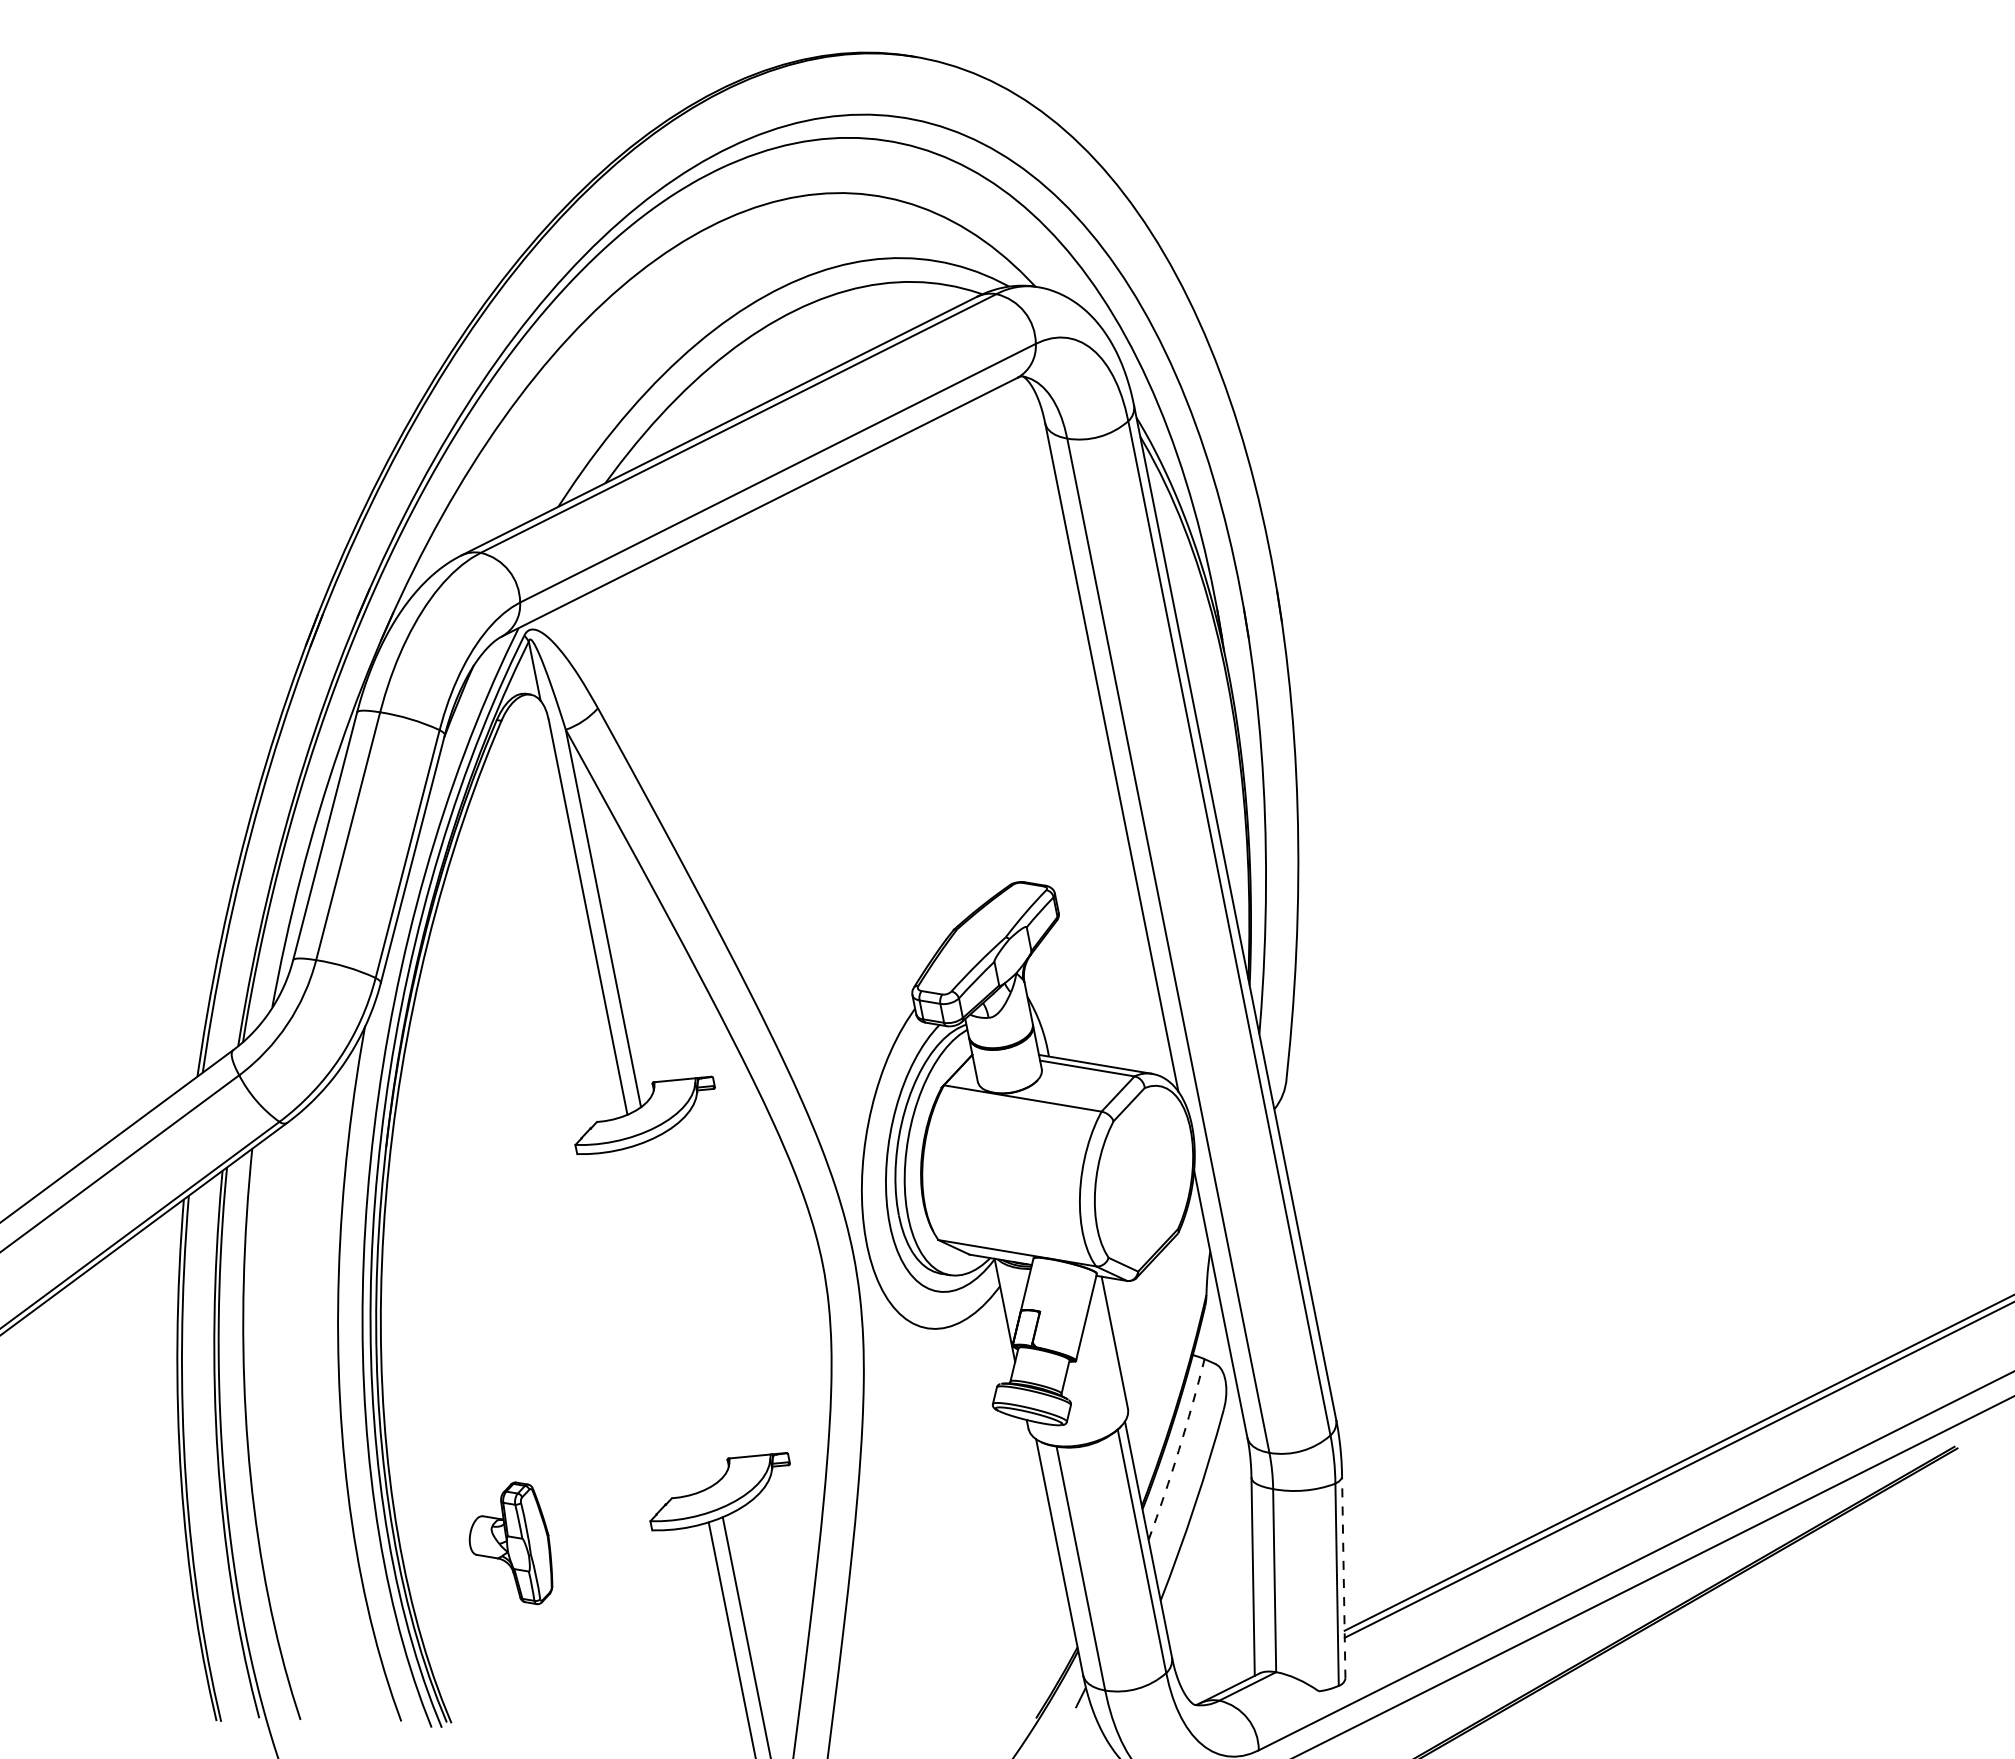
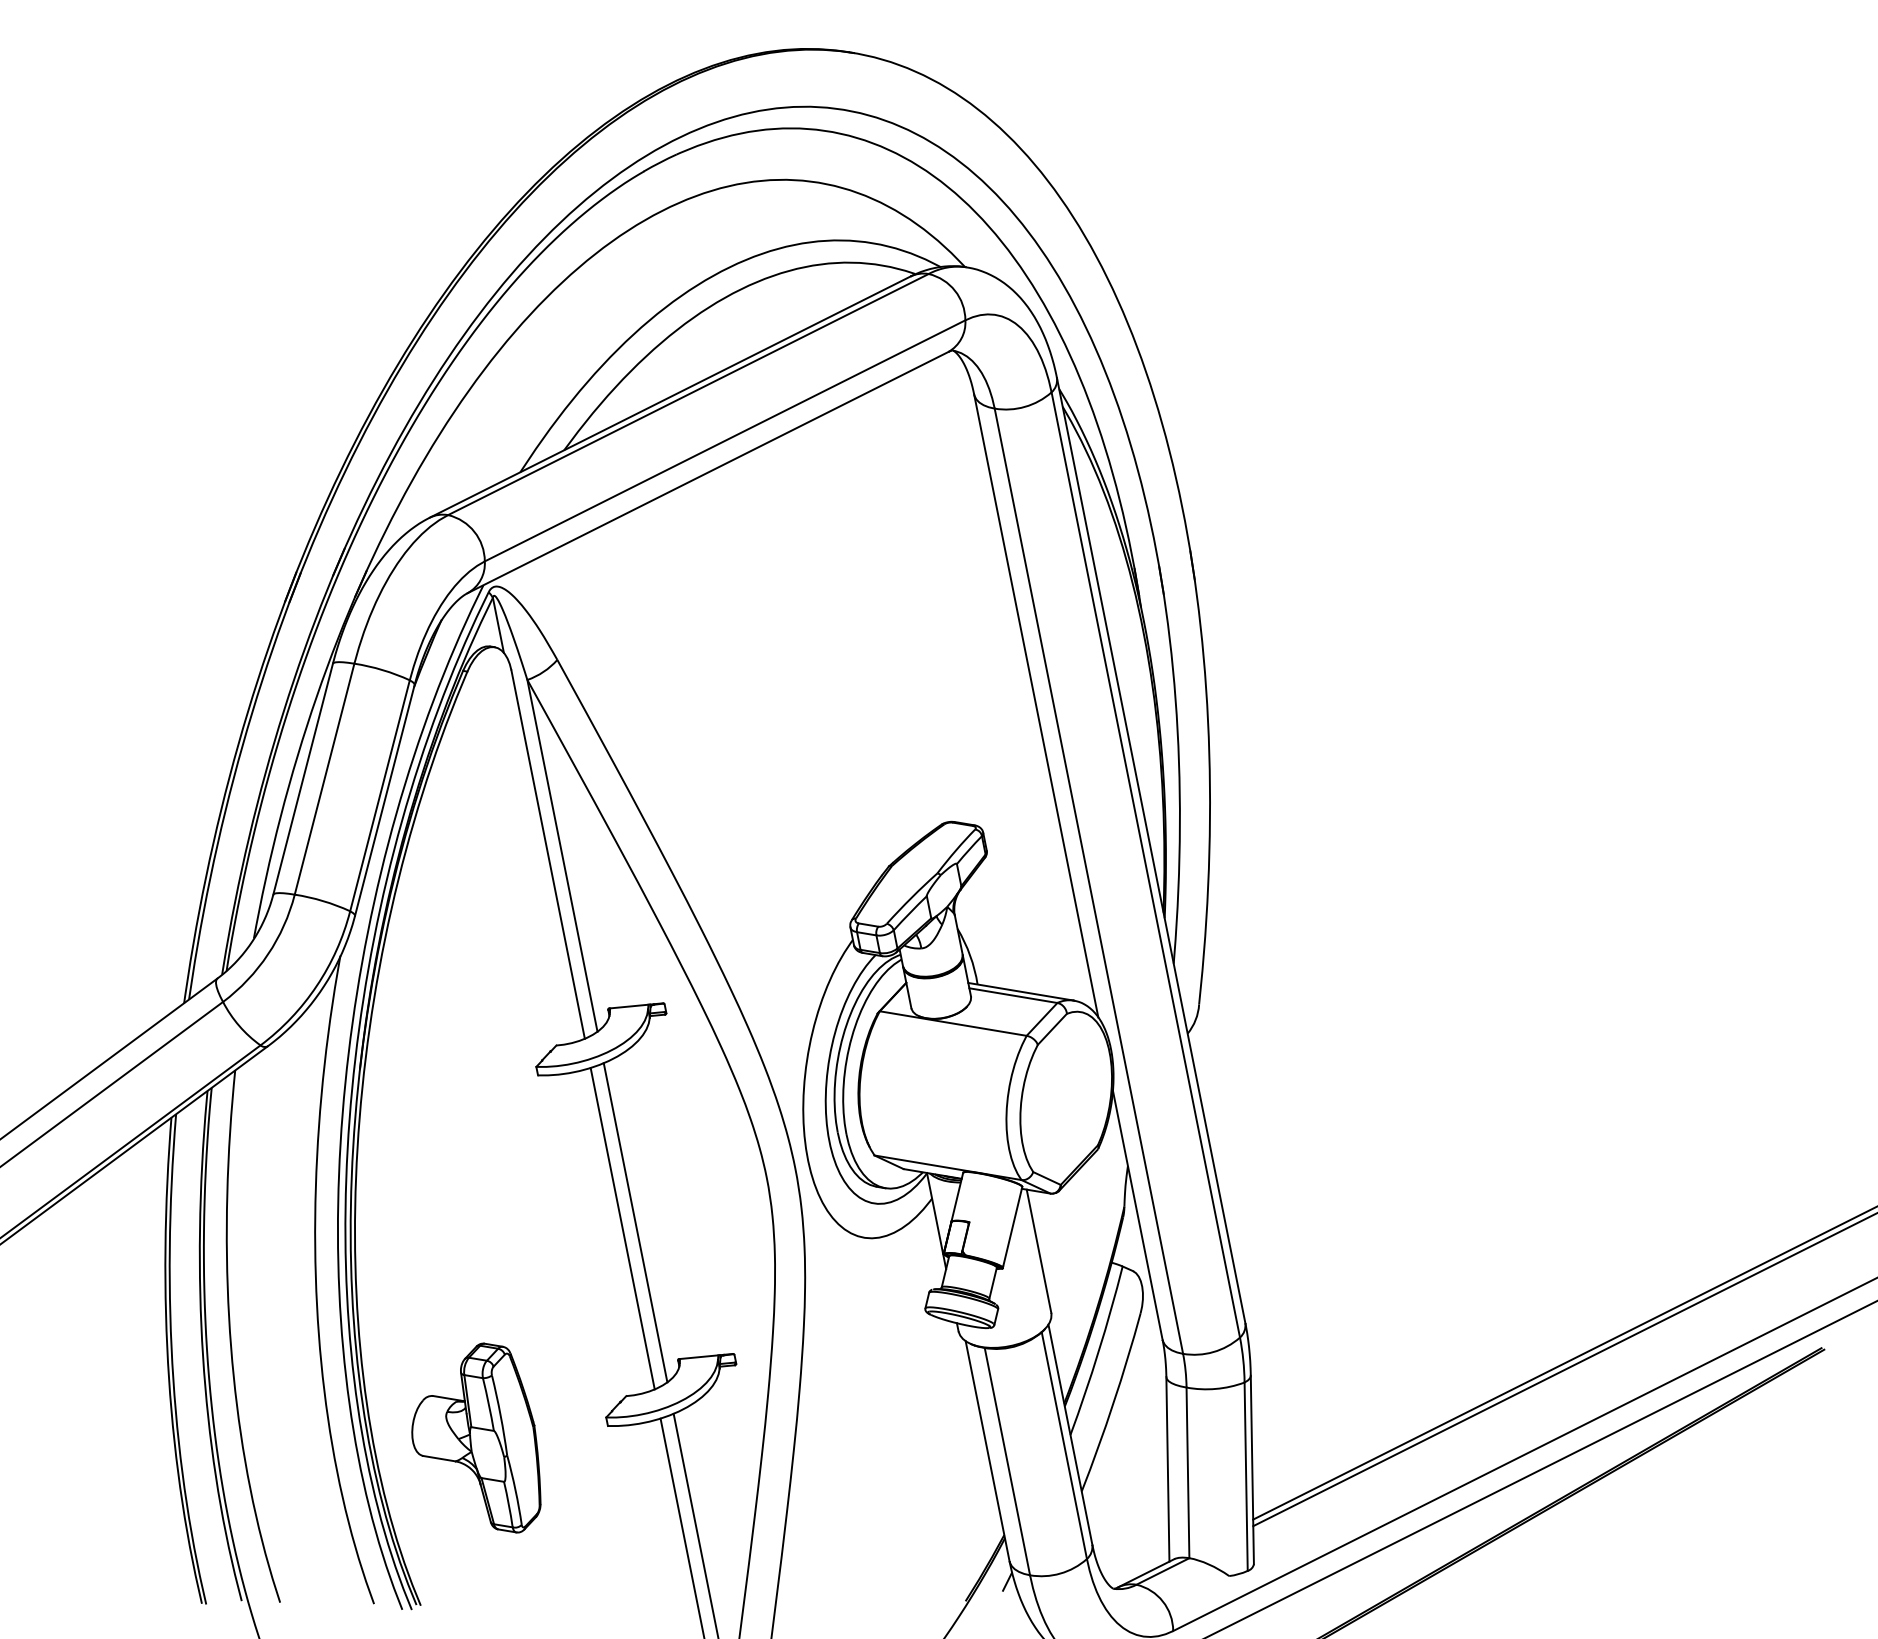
line: (681, 1312) -> (635, 1223), added
line: (667, 1318) -> (622, 1228), added
arc: (1178, 1450) -> (1098, 1351), dashed -> solid
part: (510, 1543) -> (475, 1438), size x1.67
line: (1343, 1577) -> (1252, 1469), dashed -> solid

